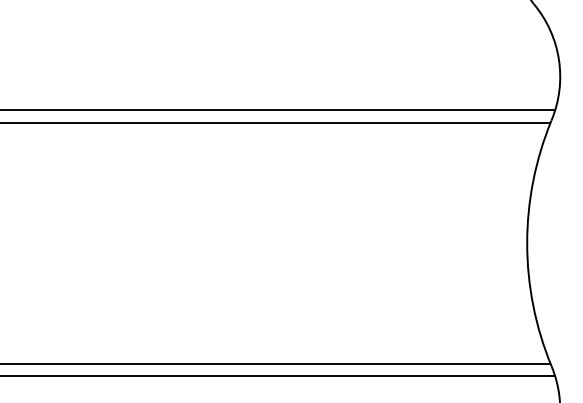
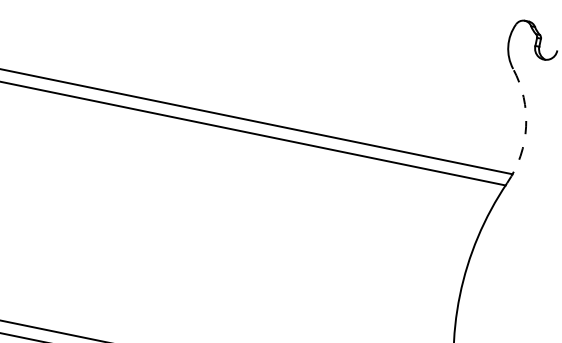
arc: (558, 59) -> (525, 126), solid -> dashed

